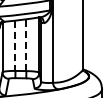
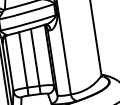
line: (26, 45) -> (35, 57), dashed -> solid
line: (15, 46) -> (23, 60), dashed -> solid

